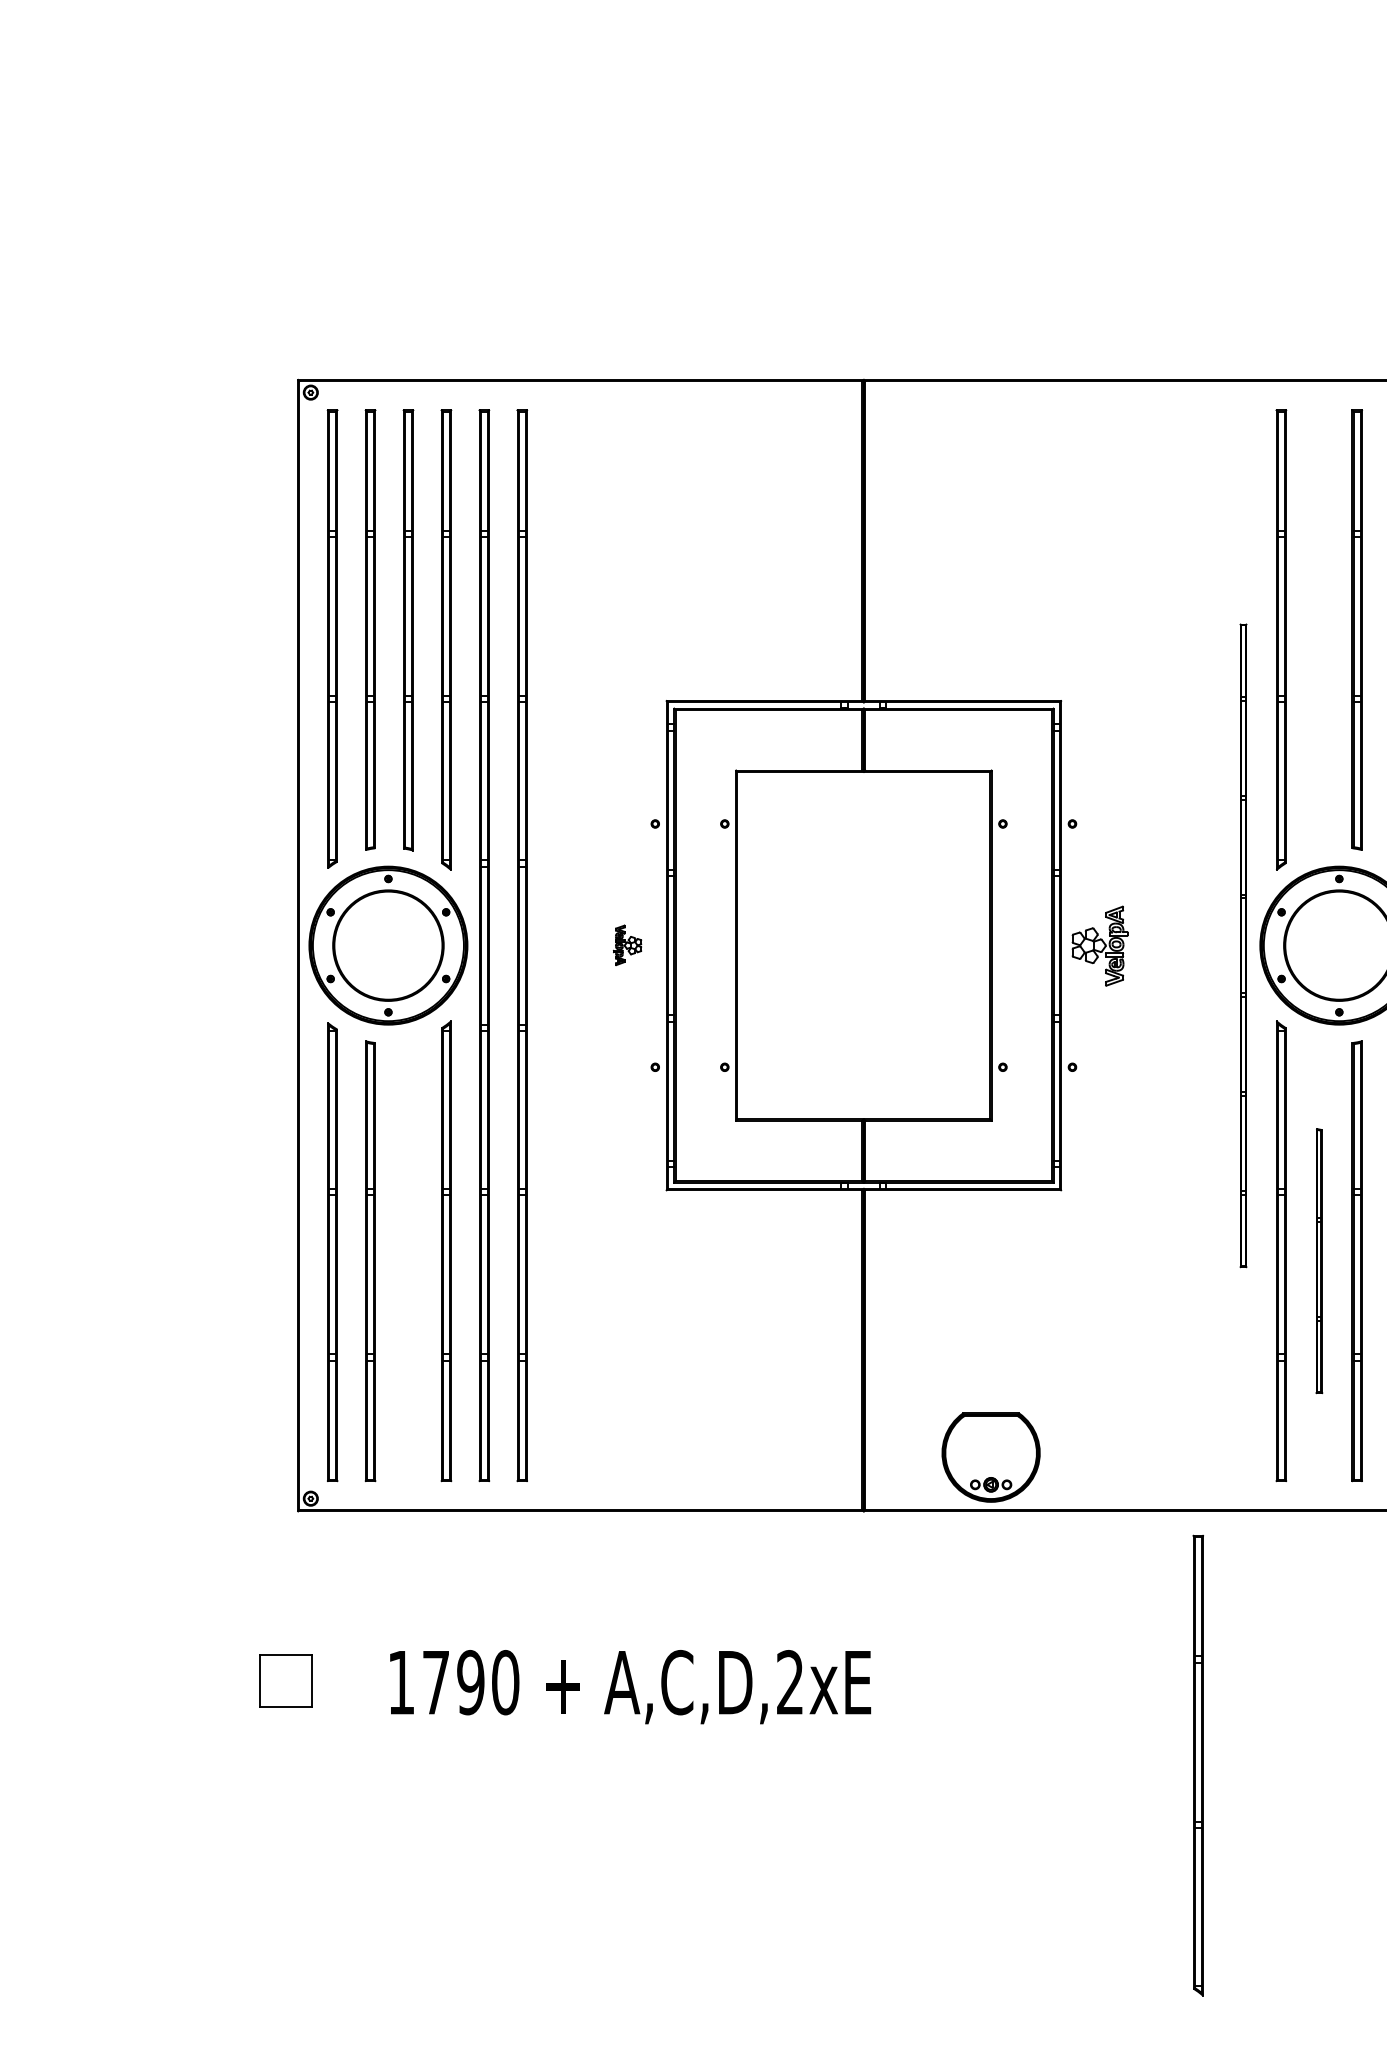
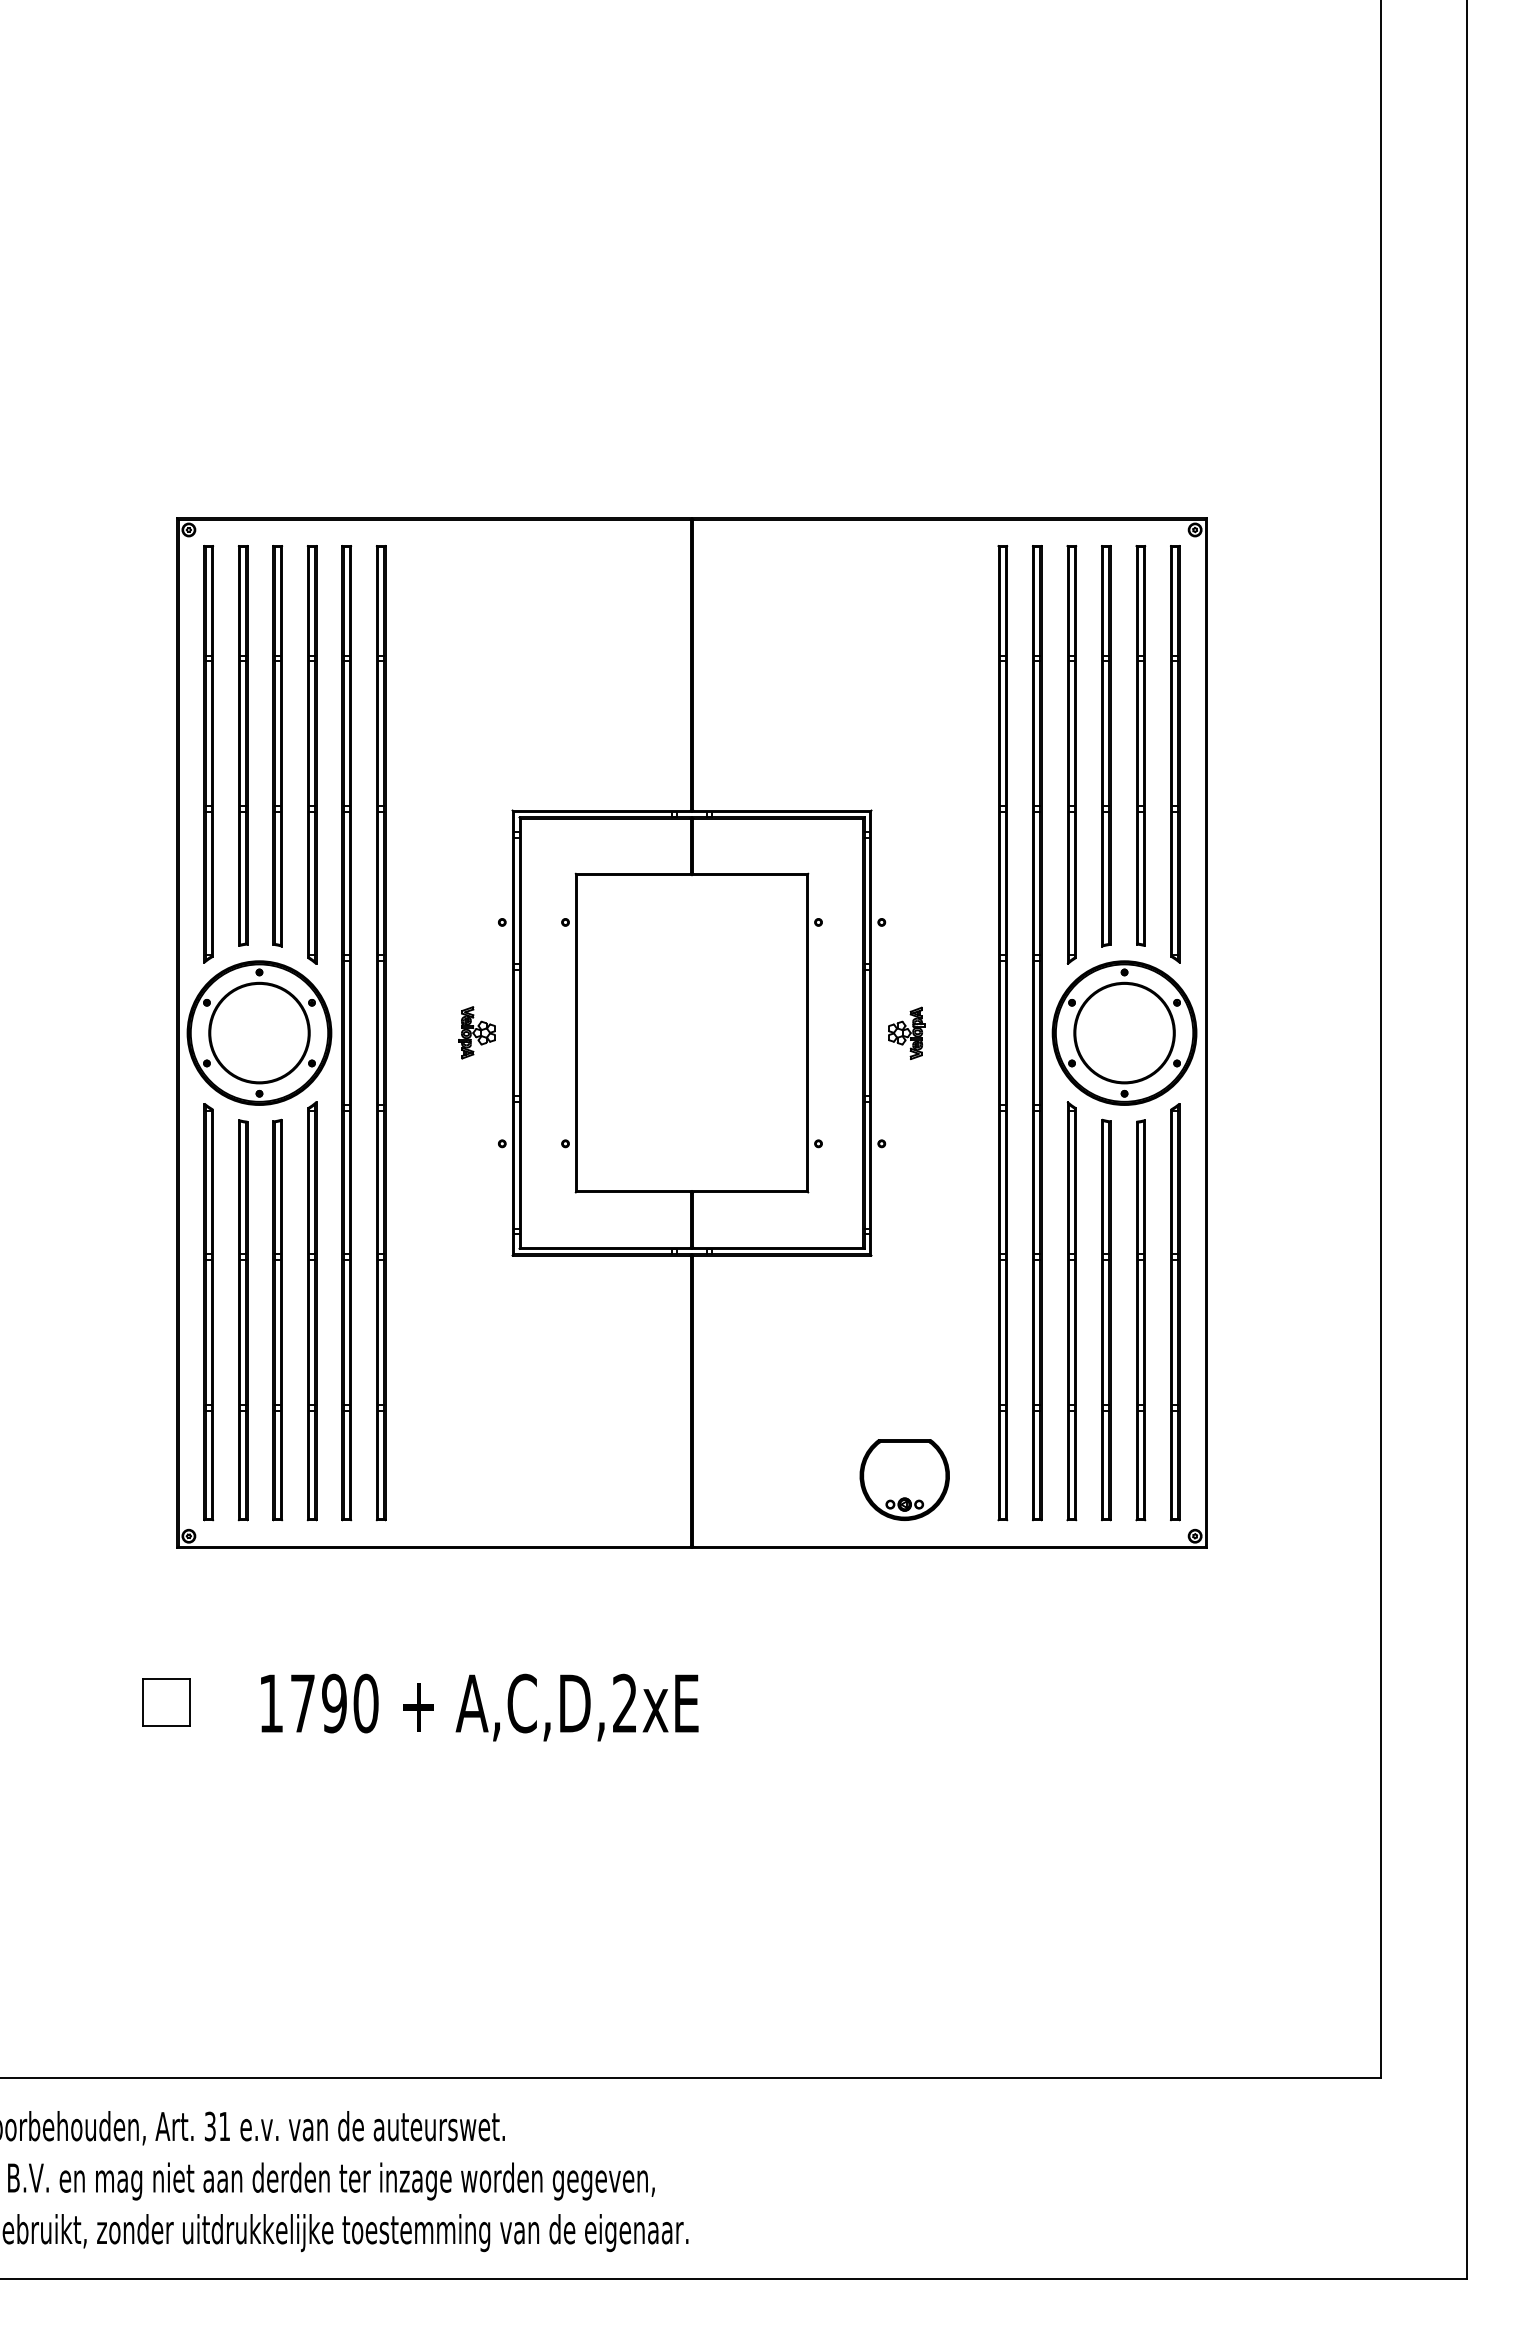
part: (1319, 630) -> (1106, 746), added
part: (626, 944) -> (476, 1032), size x1.43
part: (1099, 944) -> (906, 1032), size x0.71
part: (1205, 946) -> (1002, 1033), added
part: (1243, 946) -> (1037, 1033), size x1.67
part: (408, 1260) -> (277, 1319), added
part: (1319, 1260) -> (1106, 1319), size x1.67
part: (990, 1457) -> (904, 1479), moved
part: (1197, 1764) -> (995, 1778), removed

